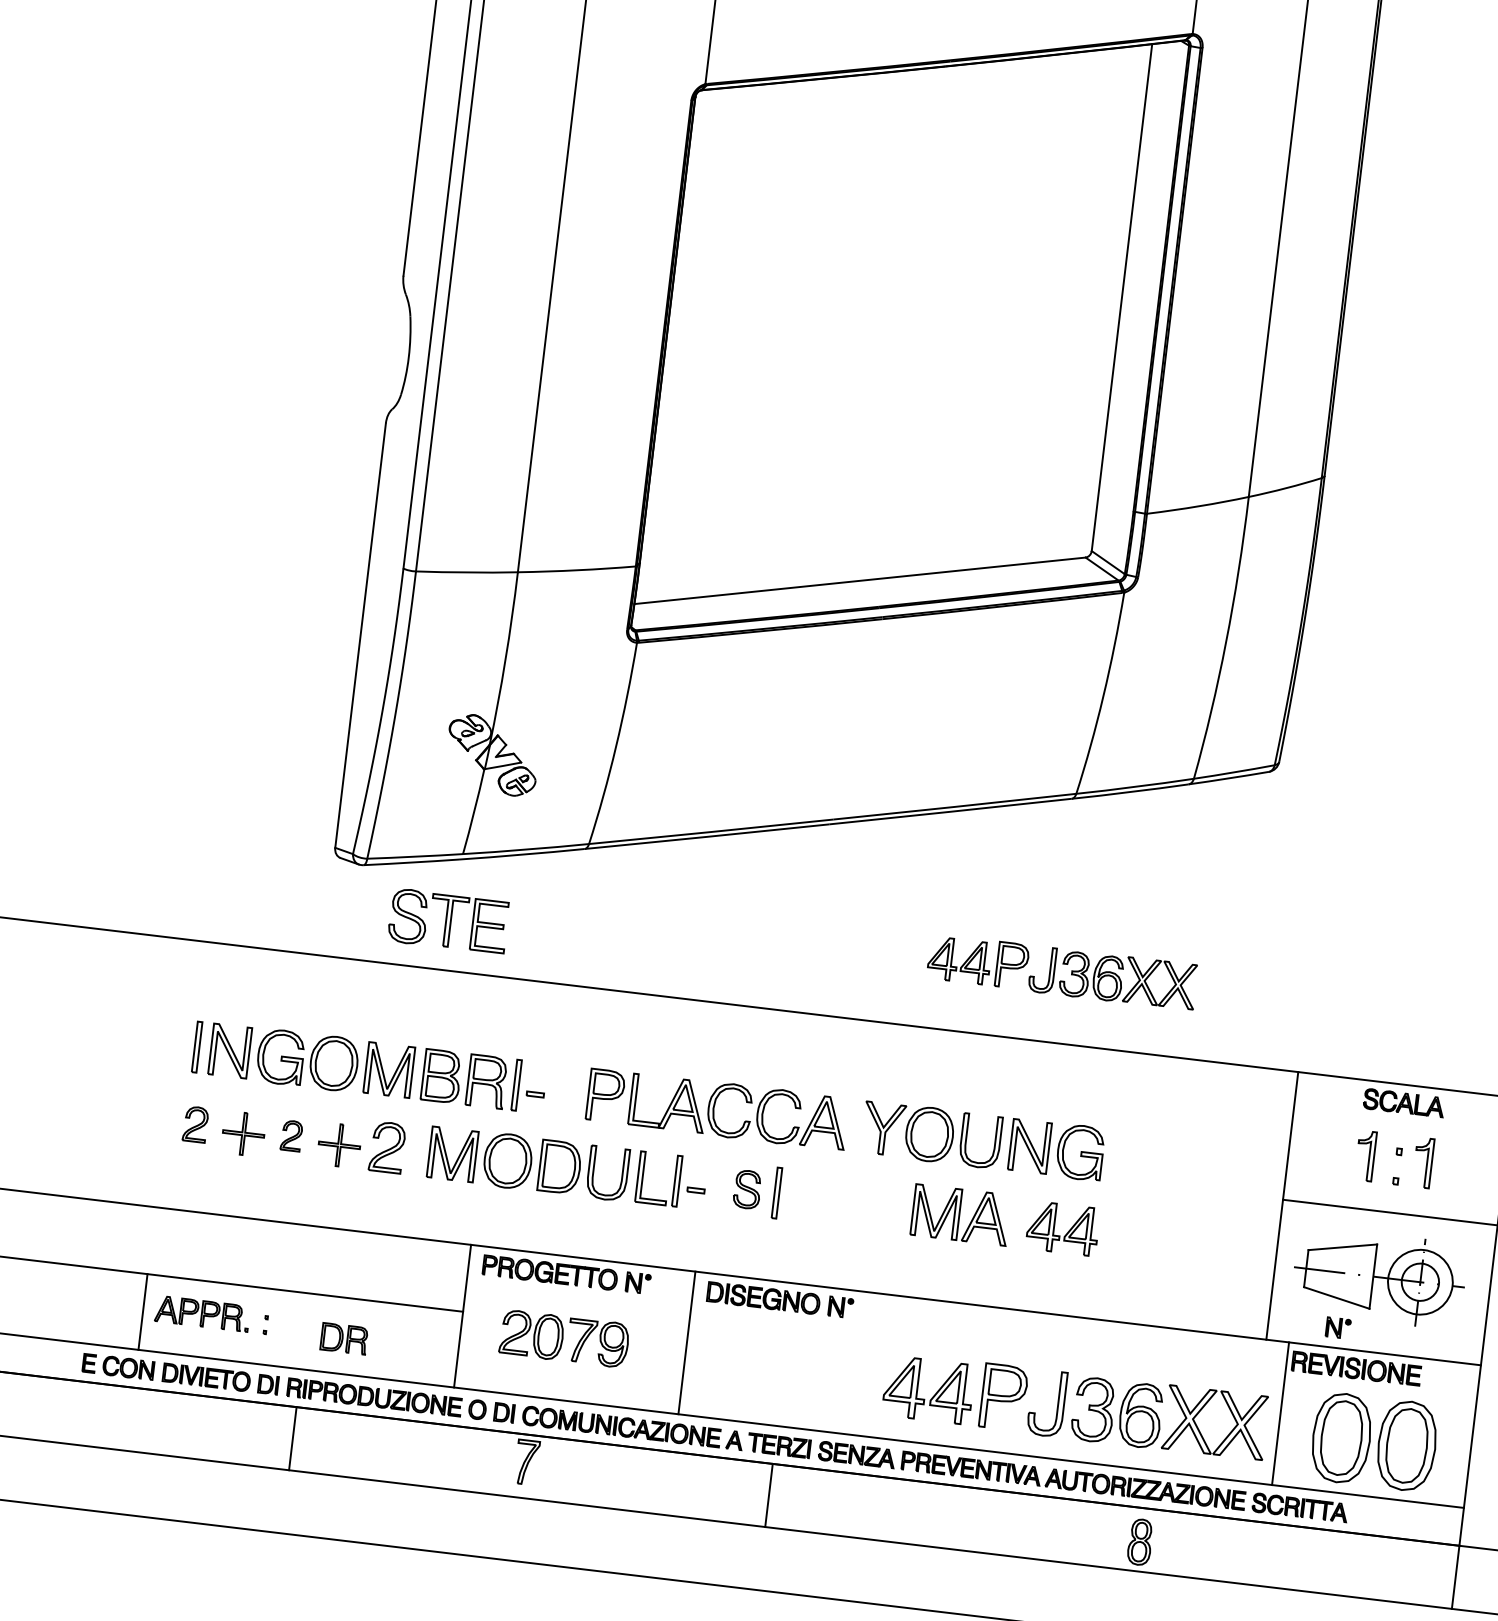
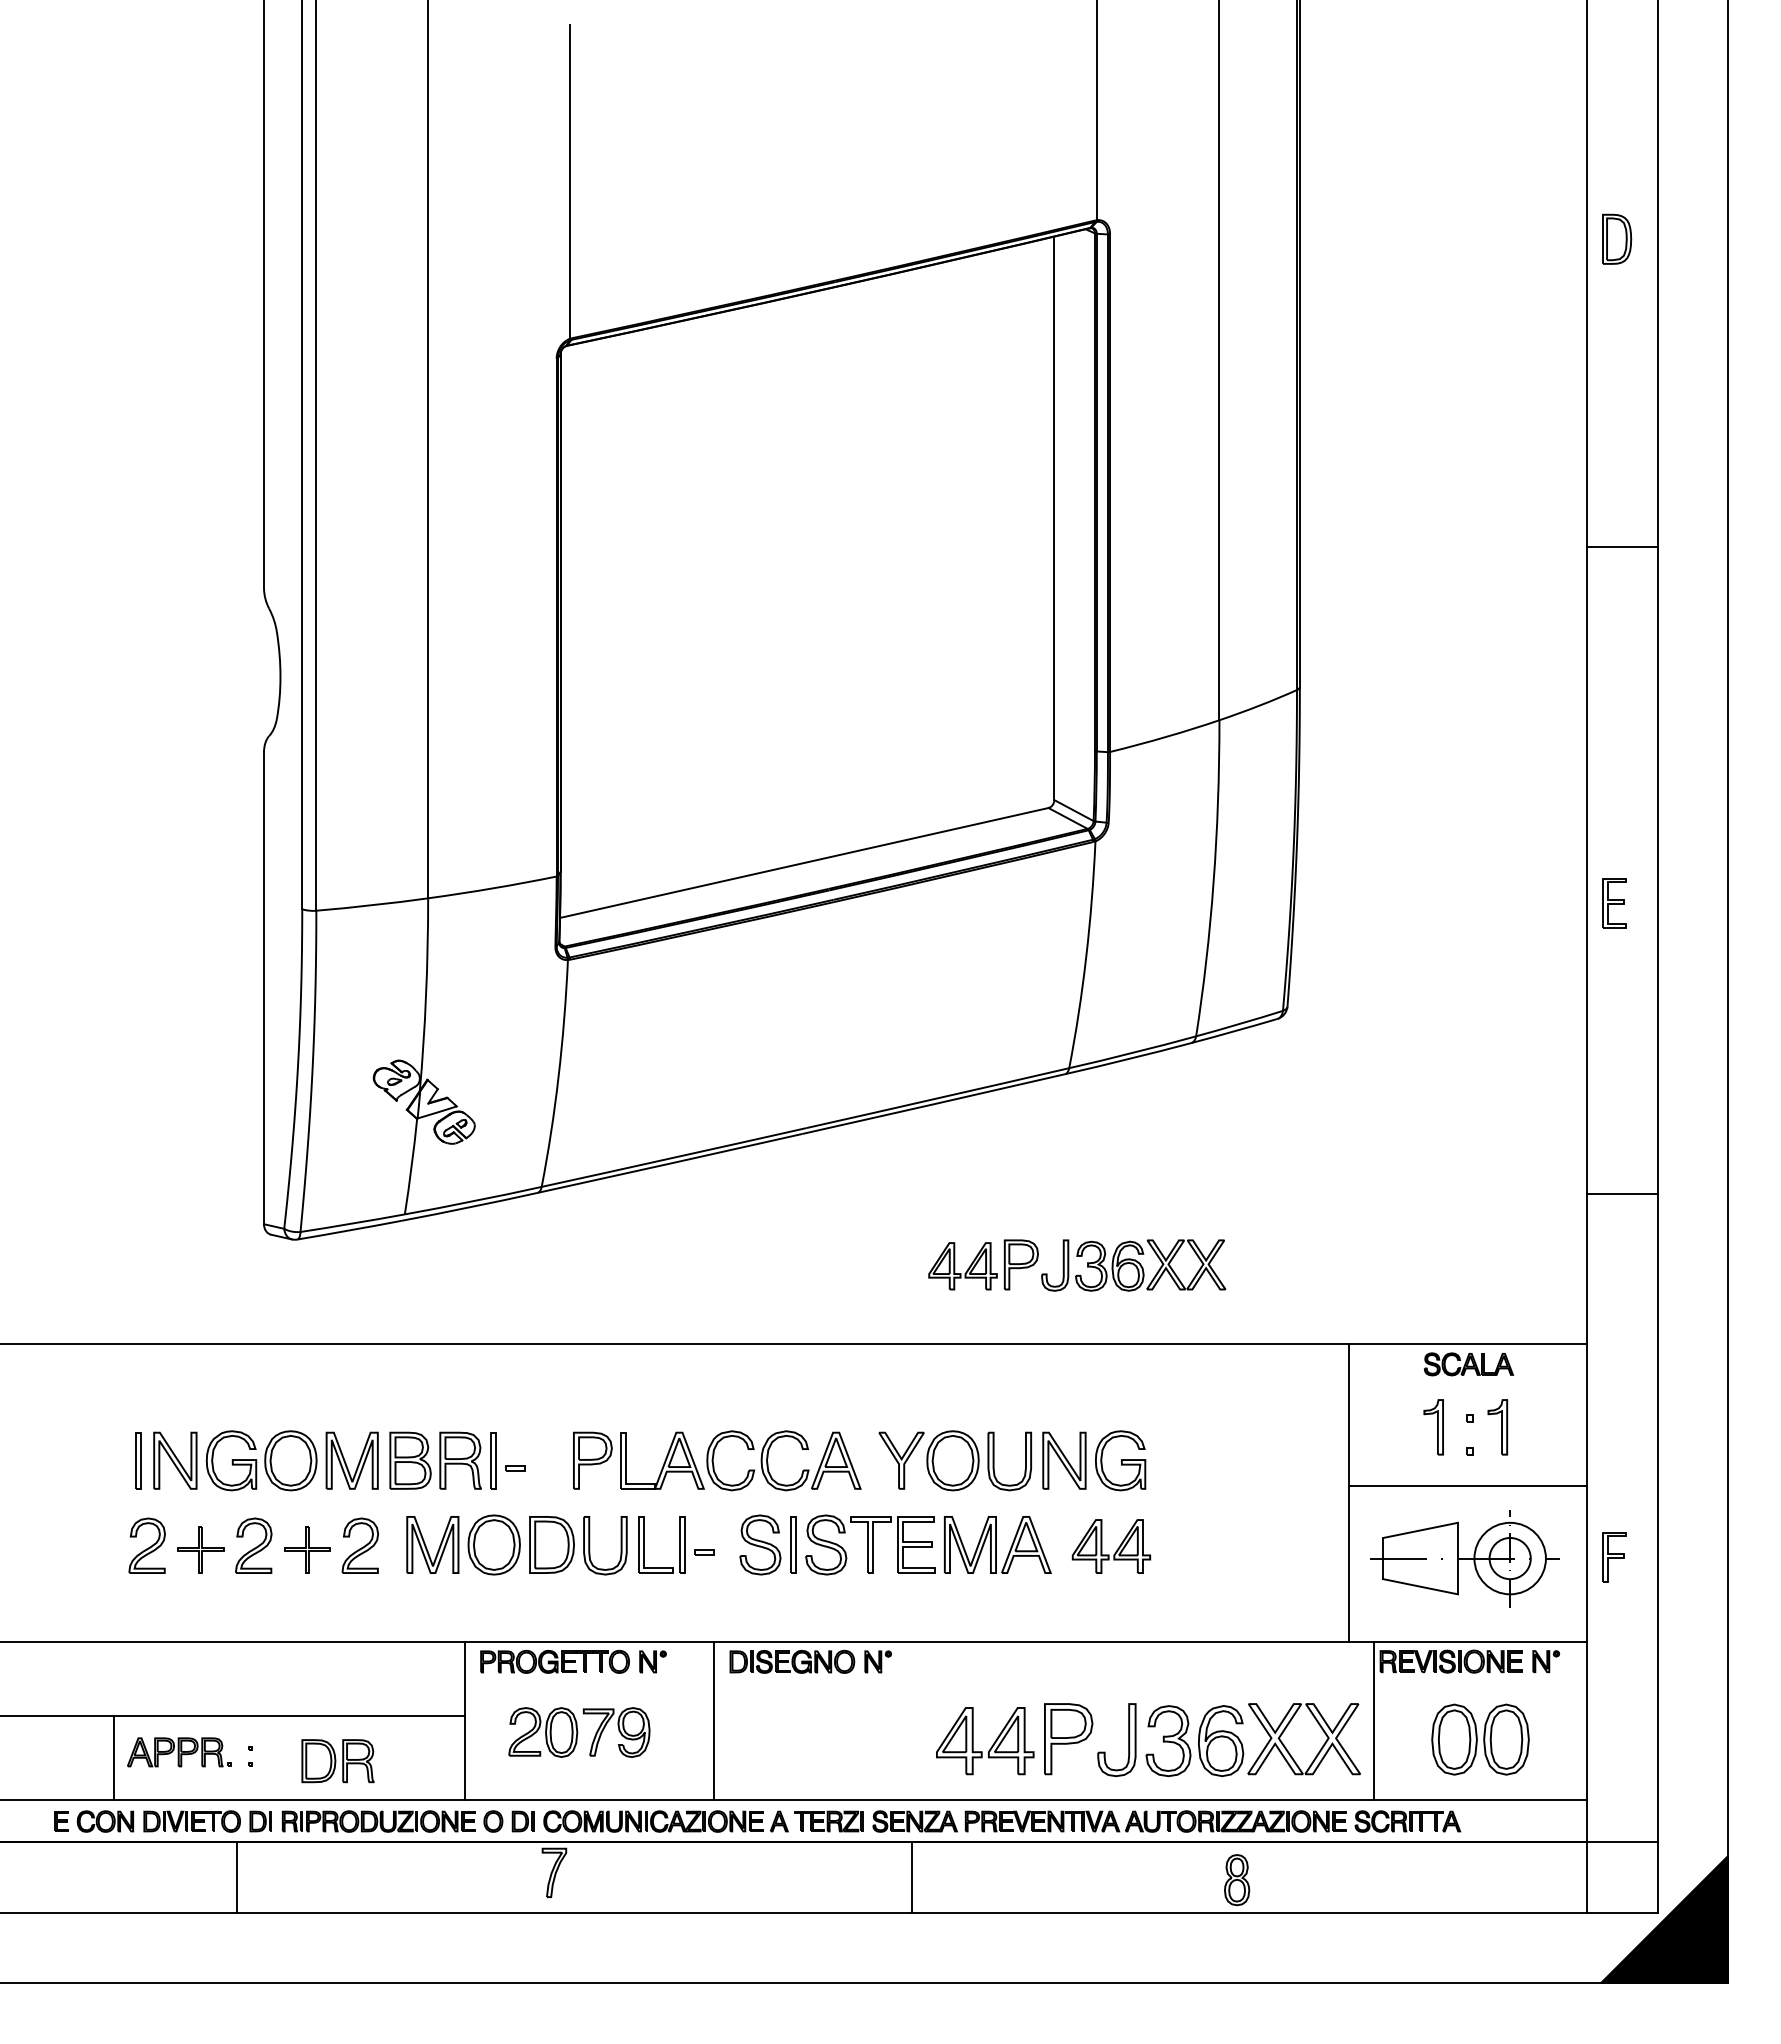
part: (448, 920) -> (870, 1544), moved
part: (195, 1124) -> (146, 1545), size x1.43
part: (291, 1135) -> (253, 1545), size x1.67
part: (747, 1189) -> (760, 1544), size x1.43
part: (1337, 1327) -> (1545, 1661), moved
part: (343, 1339) -> (337, 1761), size x1.43
line: (292, 1438) -> (236, 1877), moved
part: (1374, 1441) -> (1480, 1739), size x0.71
line: (769, 1495) -> (912, 1877), moved

